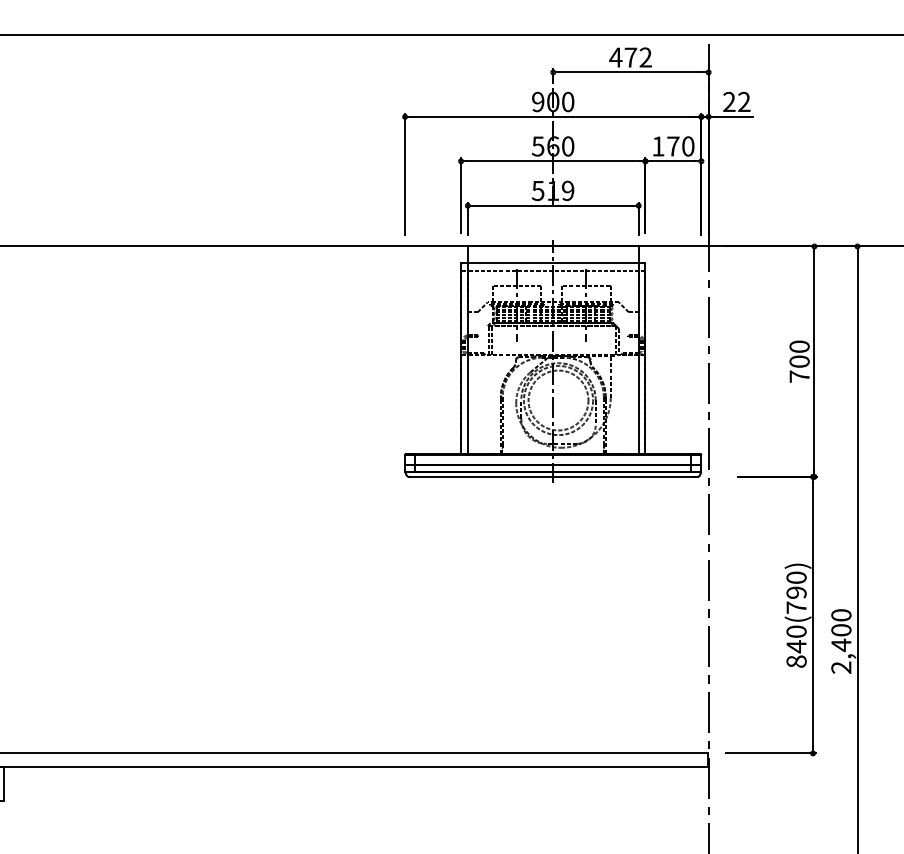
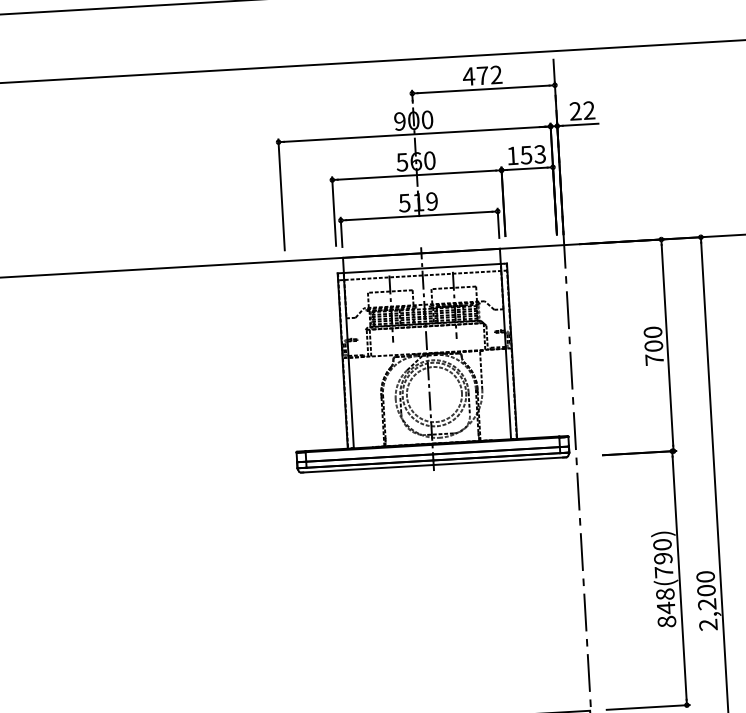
text: (680, 146) -> (533, 154), 170 -> 153
text: (796, 631) -> (665, 594), 840(790) -> 848(790)
text: (841, 645) -> (707, 604), 2,400 -> 2,200

